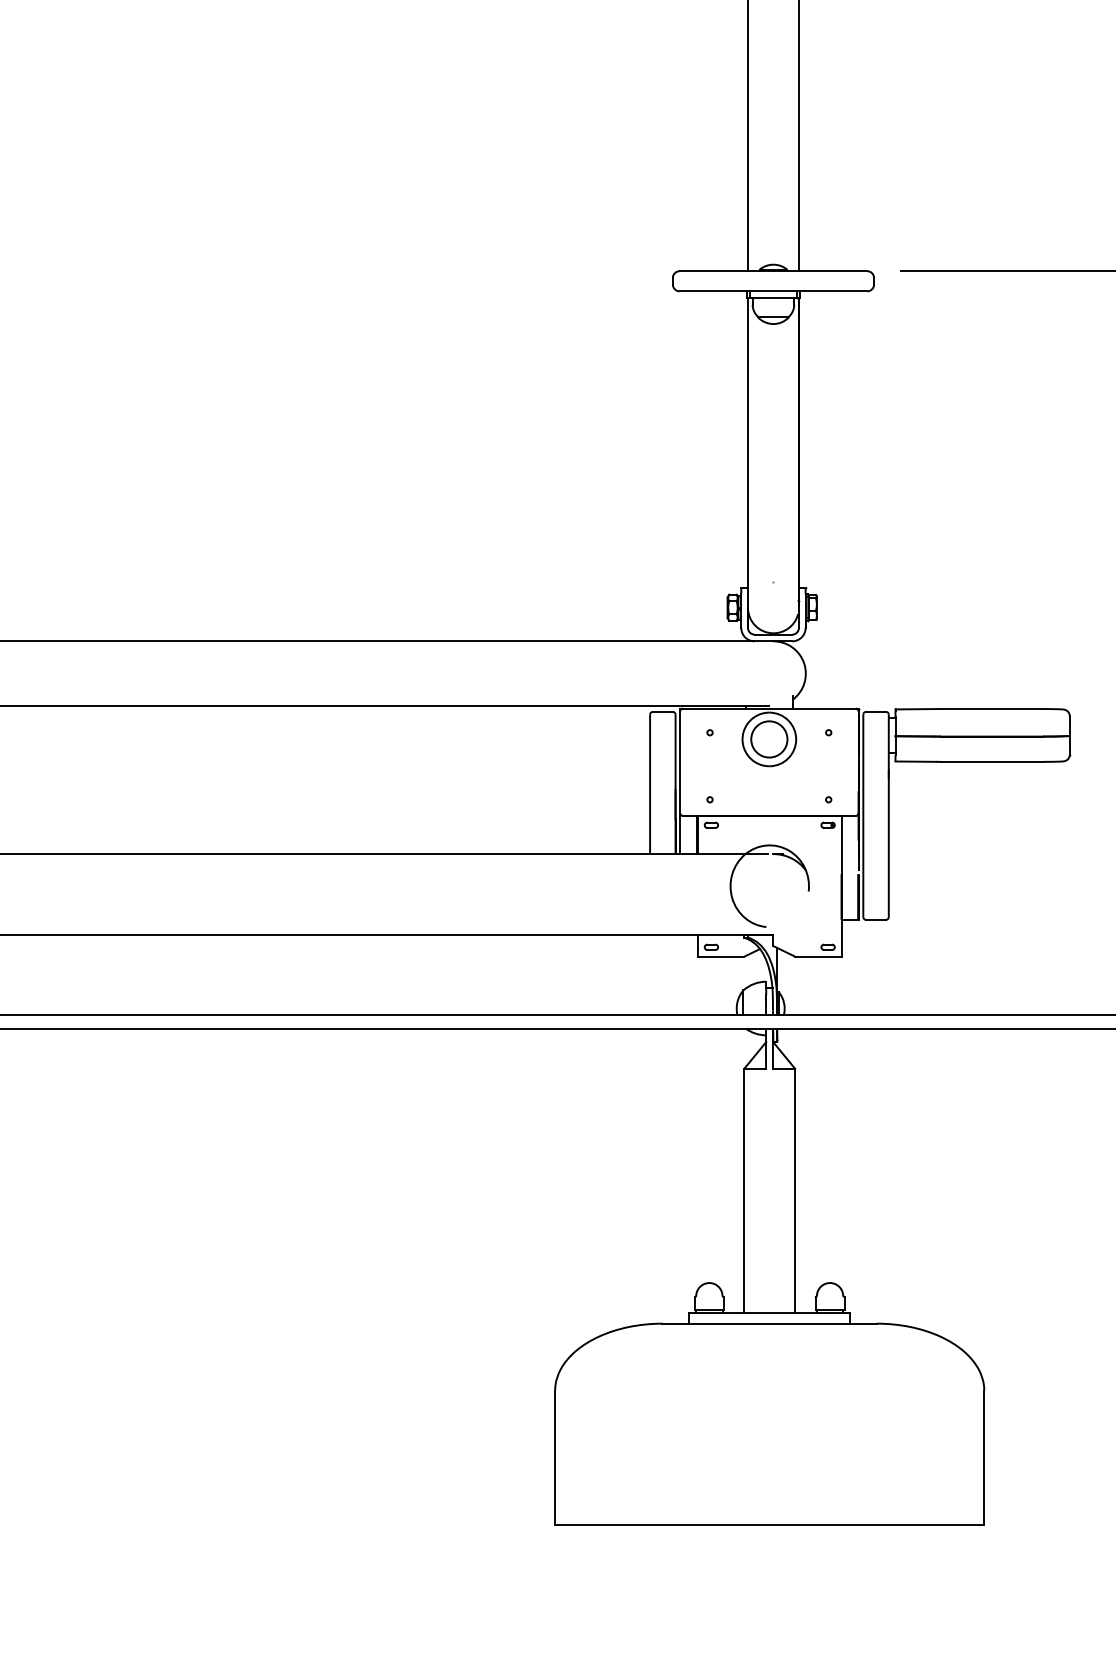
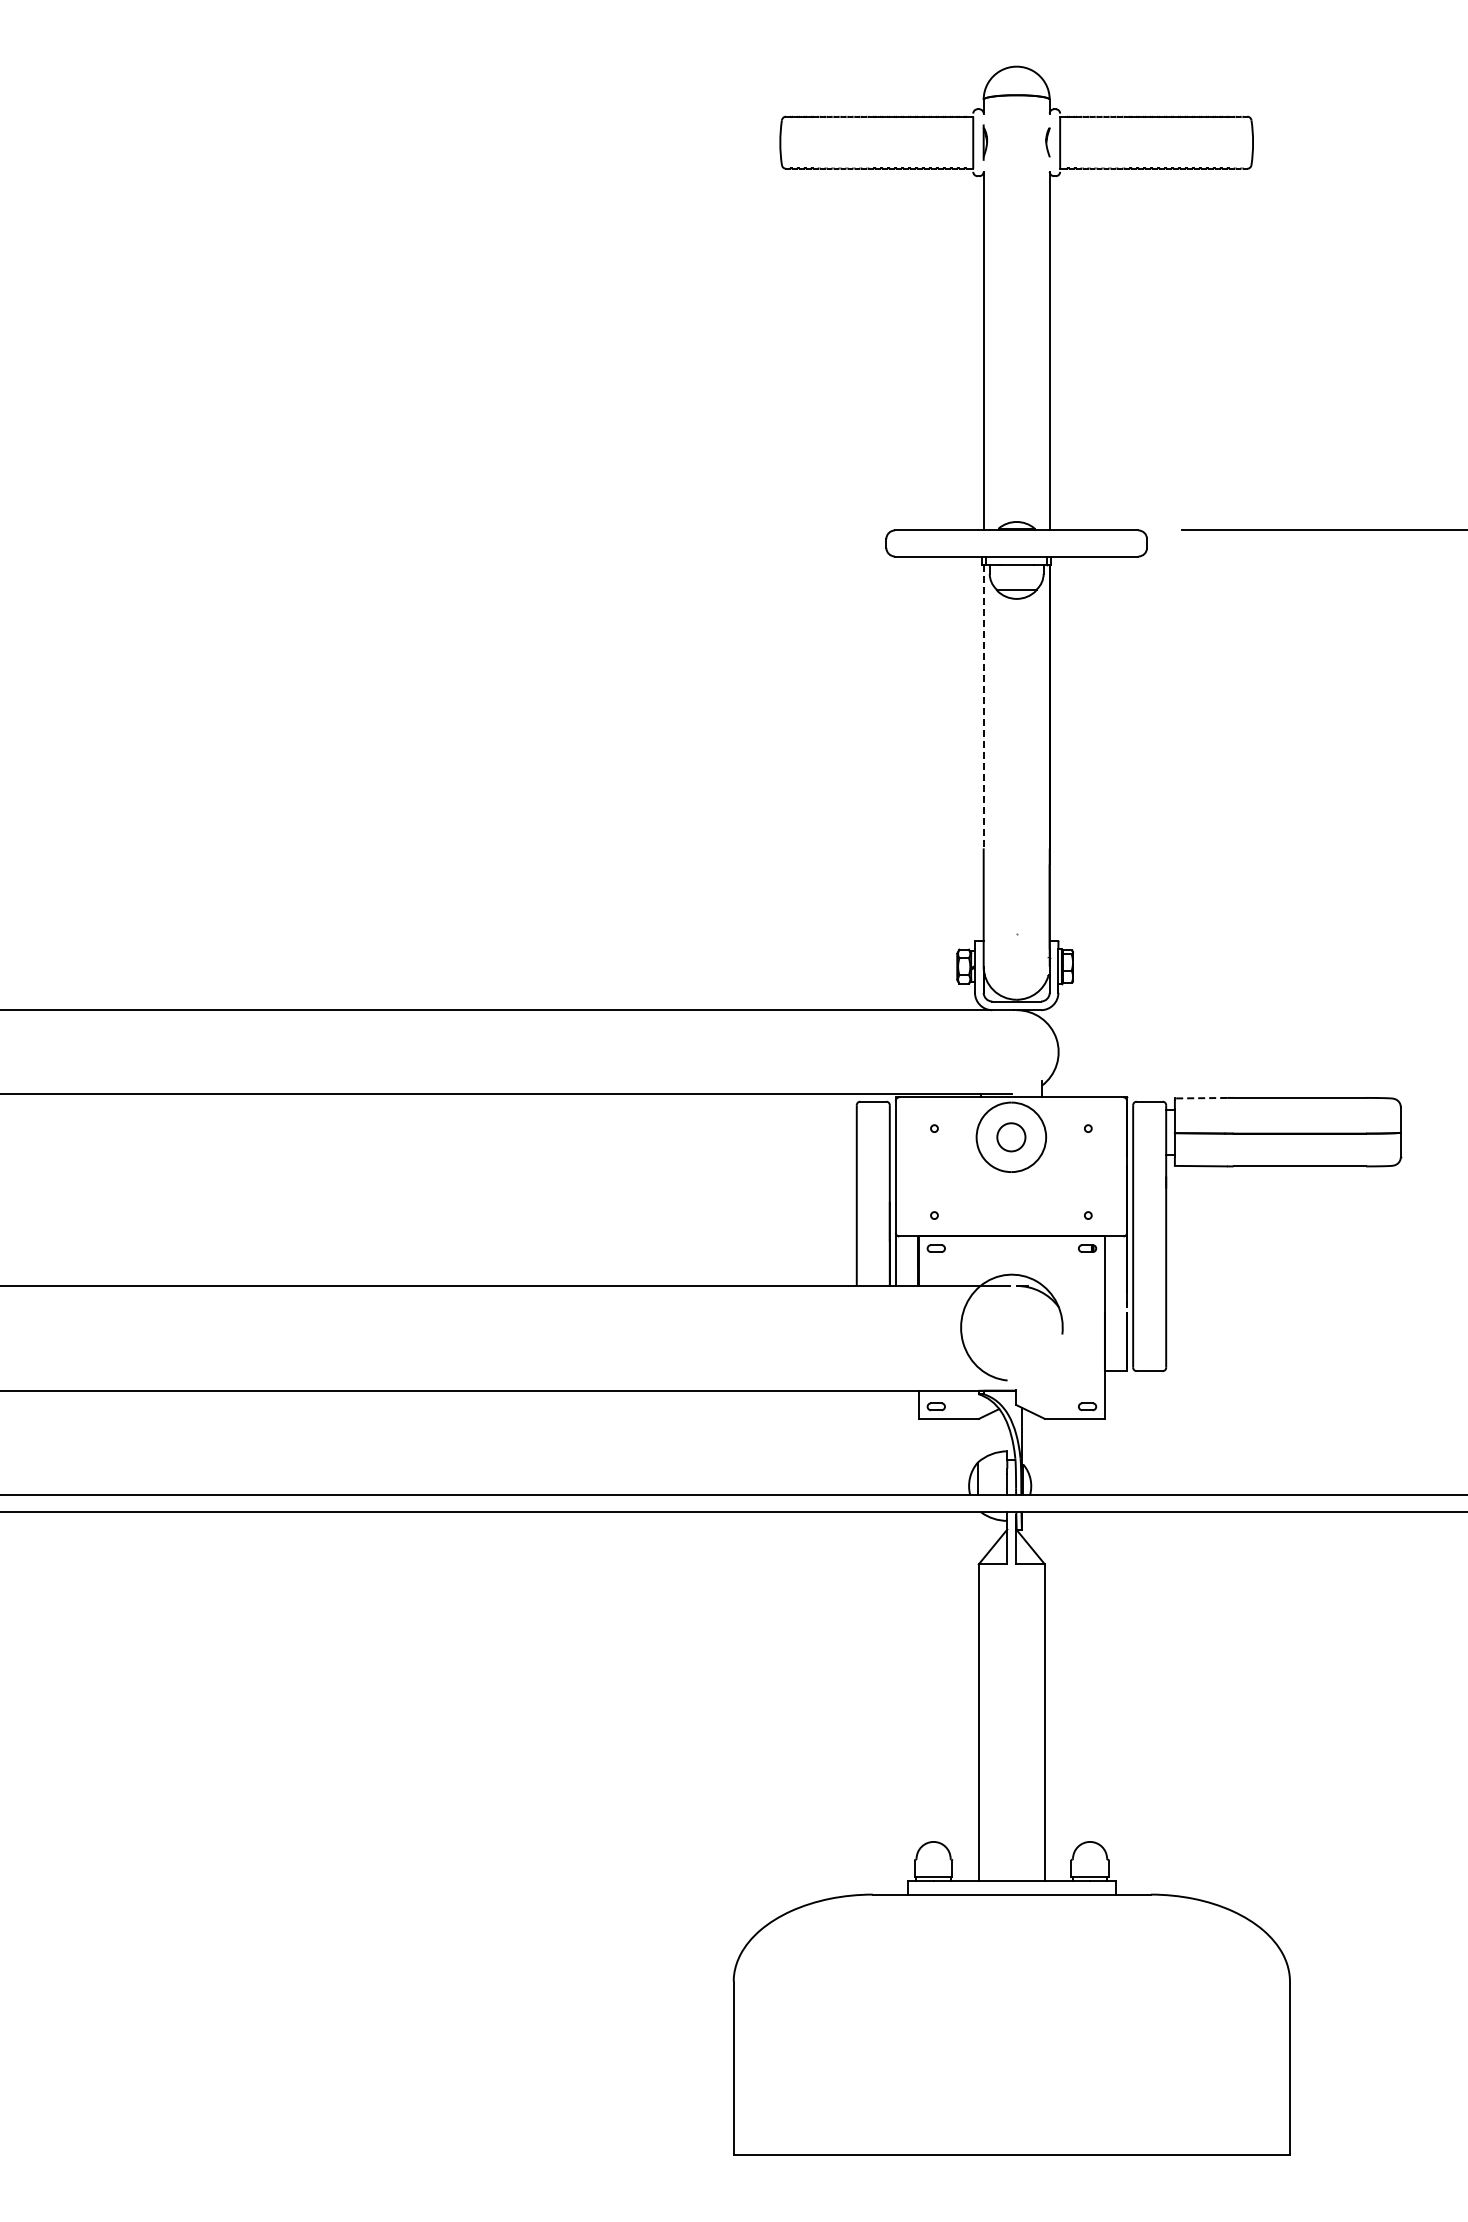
line: (747, 407) -> (983, 706), solid -> dashed
line: (915, 709) -> (1200, 1098), solid -> dashed
circle: (768, 738) -> (1010, 1136), size x0.6

